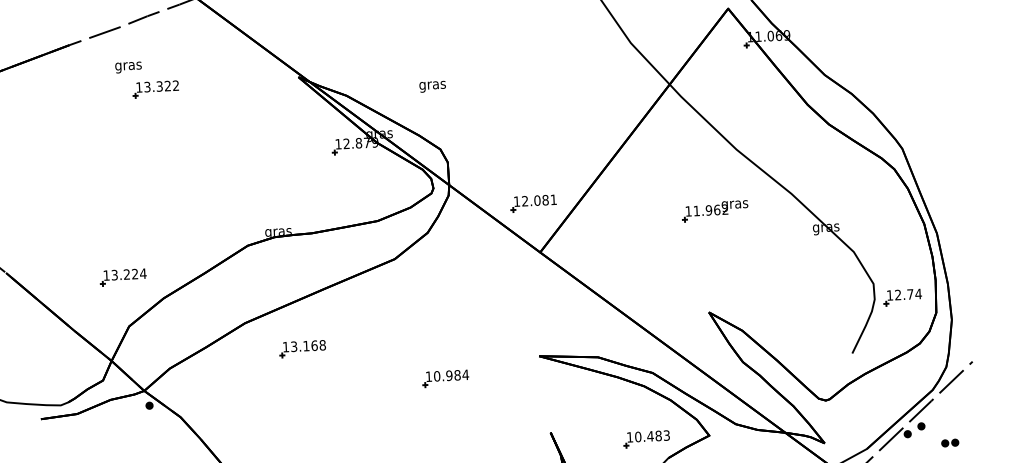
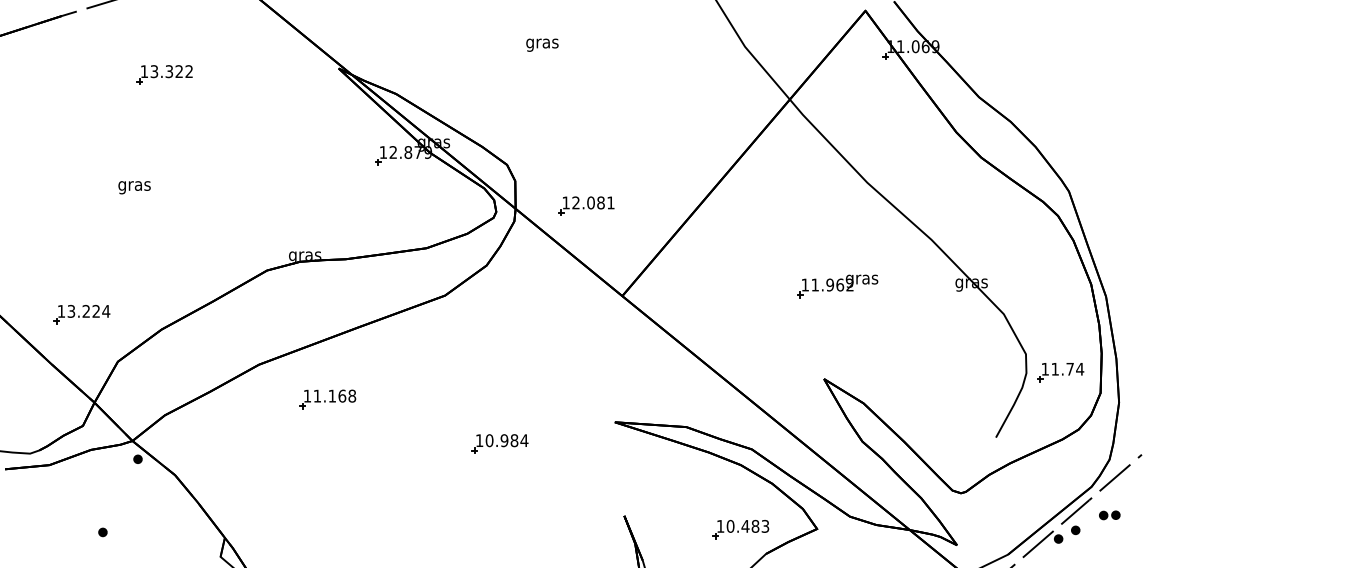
text: (128, 67) -> (134, 187), moved
text: (432, 86) -> (542, 44), moved
part: (533, 202) -> (586, 205), moved
part: (715, 211) -> (837, 286), moved
part: (123, 277) -> (81, 314), moved
text: (897, 294) -> (1054, 368), 12.74 -> 11.74
text: (294, 346) -> (317, 395), 13.168 -> 11.168
part: (950, 443) -> (1109, 515), moved

